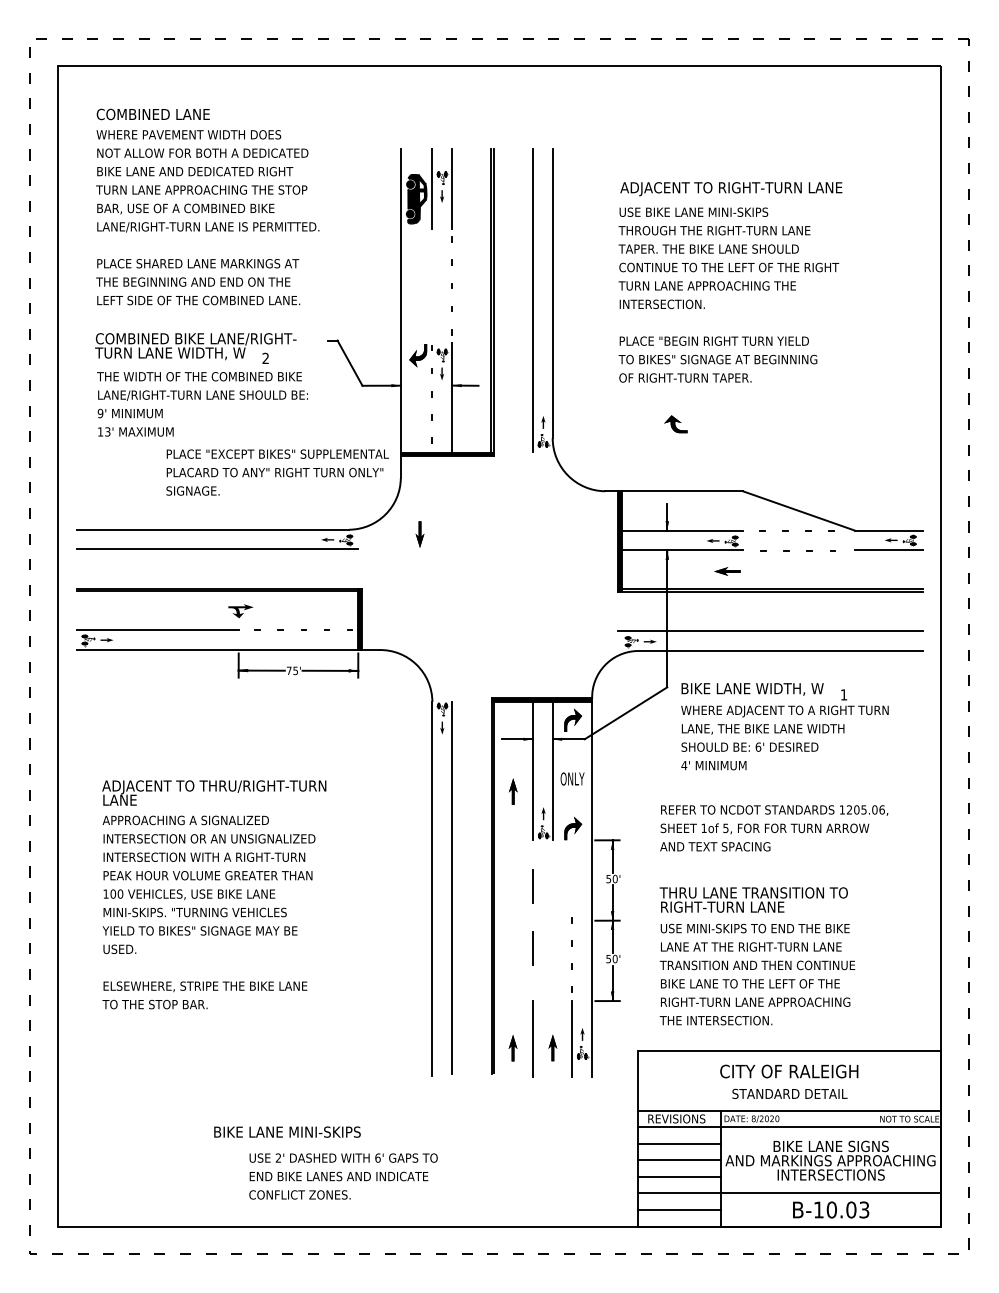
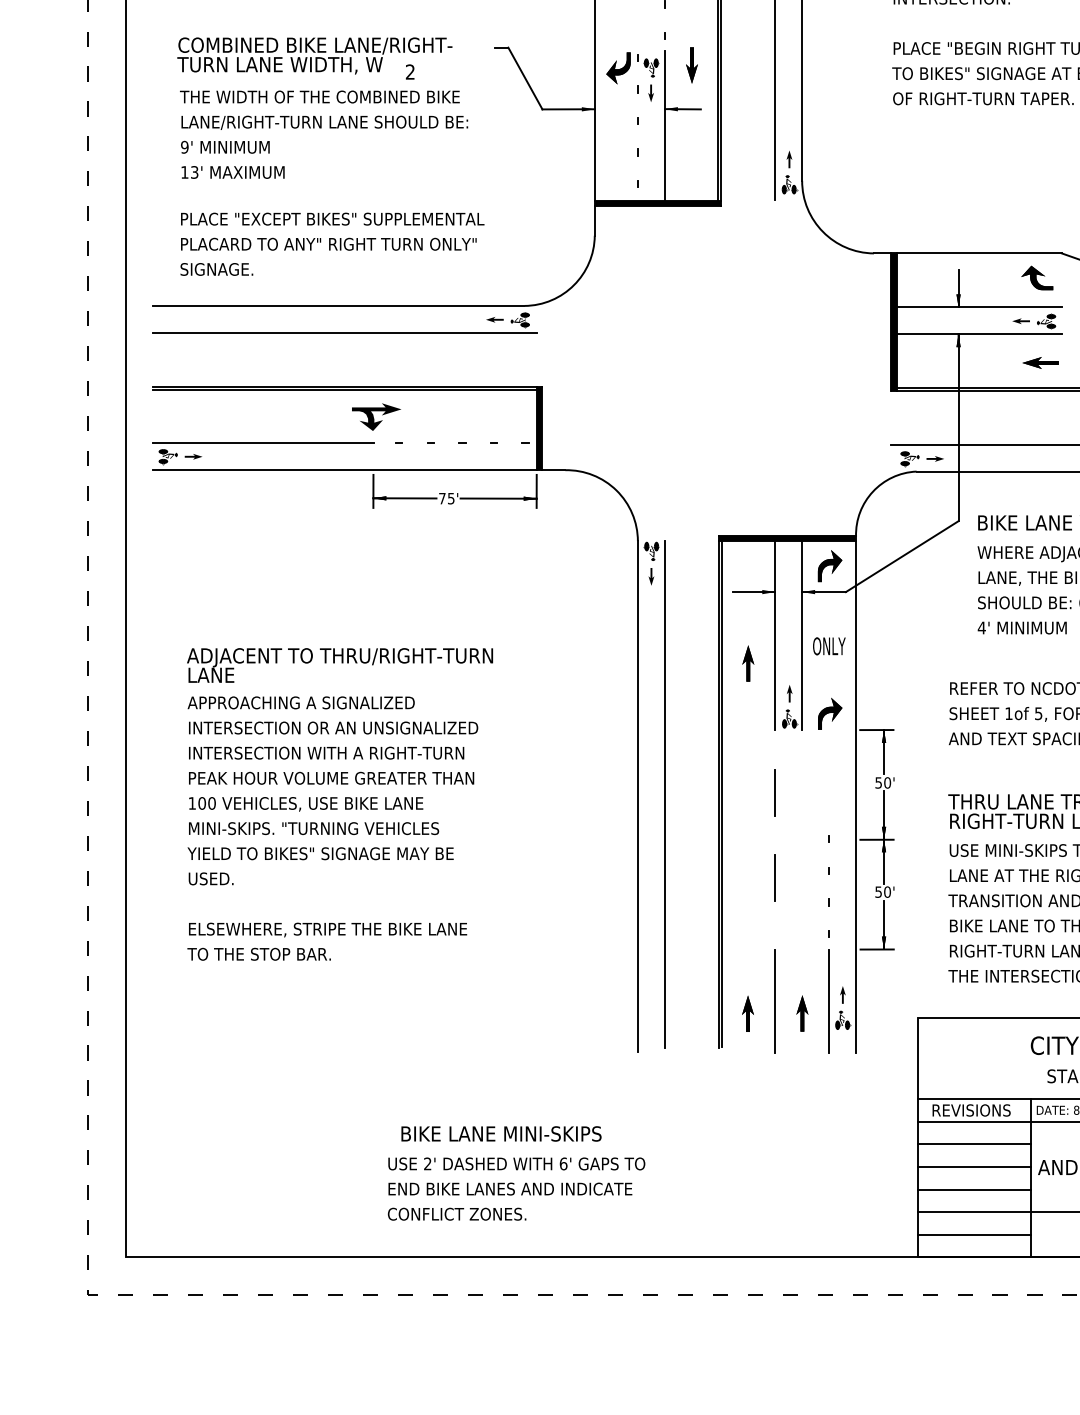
part: (675, 424) -> (1036, 278), moved
text: (277, 472) -> (332, 244), moved
part: (419, 534) -> (691, 65), moved
part: (240, 611) -> (375, 417), size x1.43
text: (287, 1131) -> (501, 1133), moved

